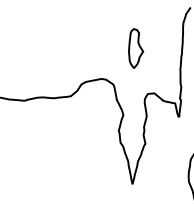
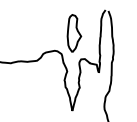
part: (136, 48) -> (74, 33), size x1.67

